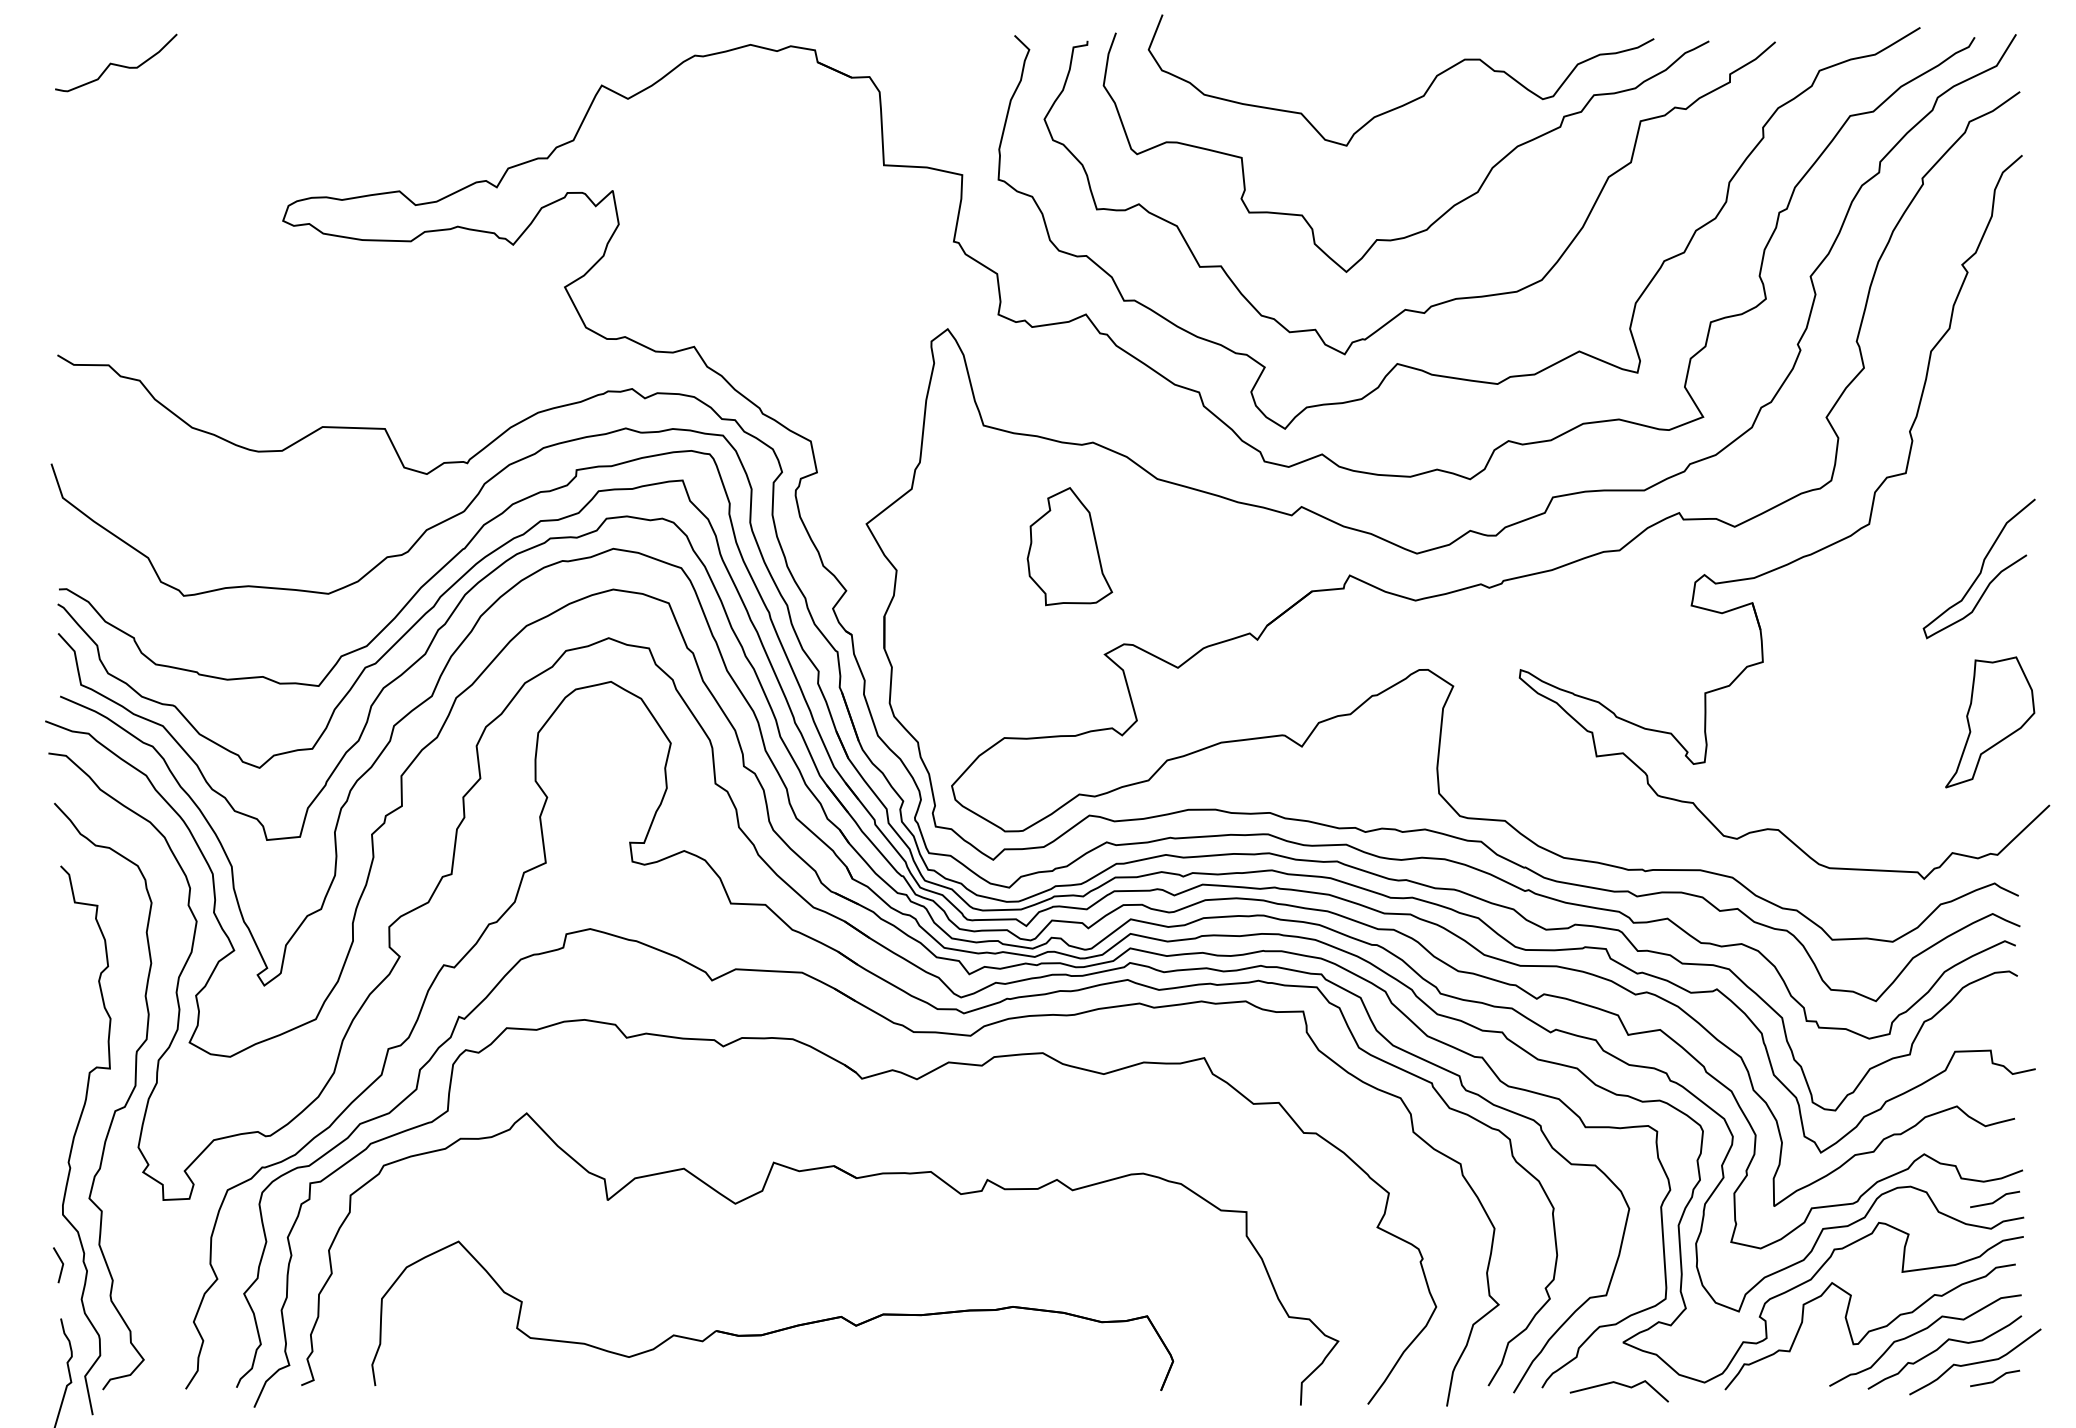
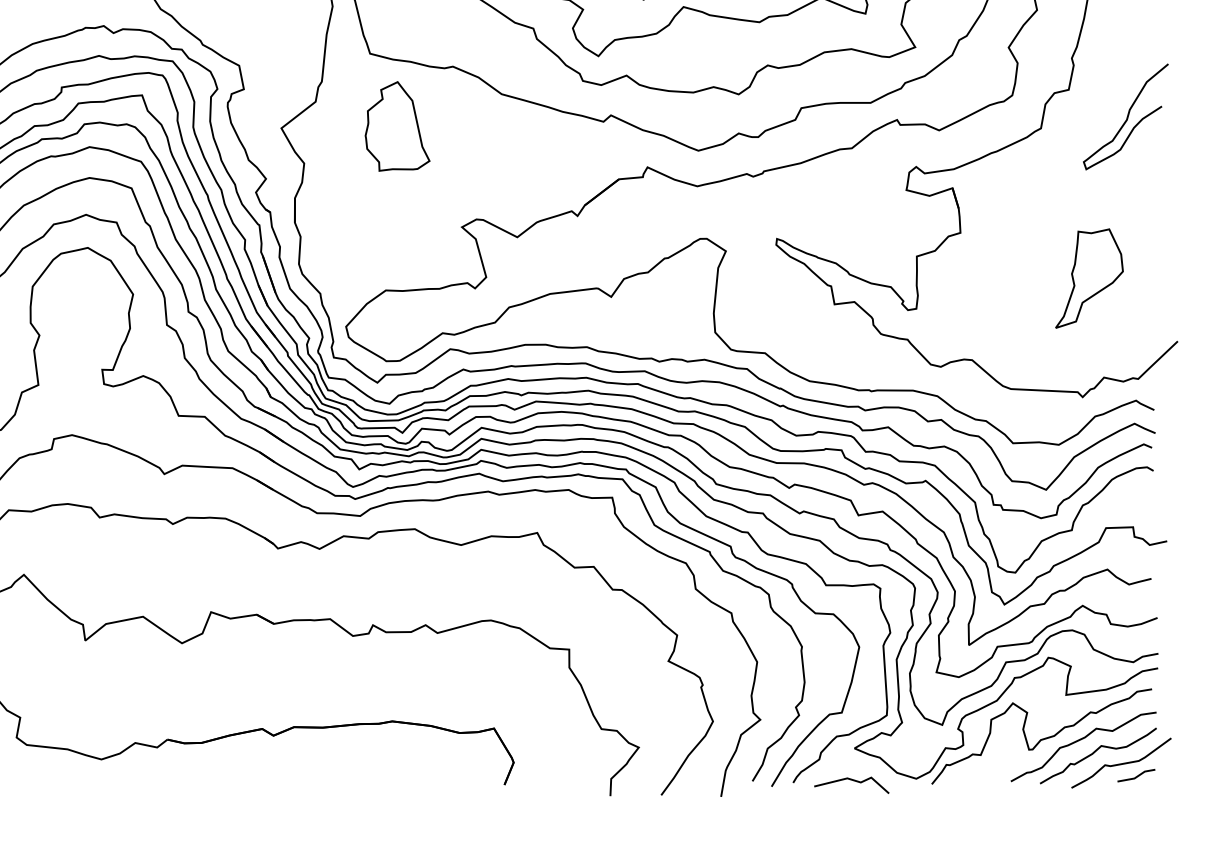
part: (1069, 546) -> (397, 126), moved
curve: (1980, 568) -> (1126, 116), moved
part: (1990, 722) -> (1089, 278), moved
line: (1996, 1199) -> (1137, 640), removed

